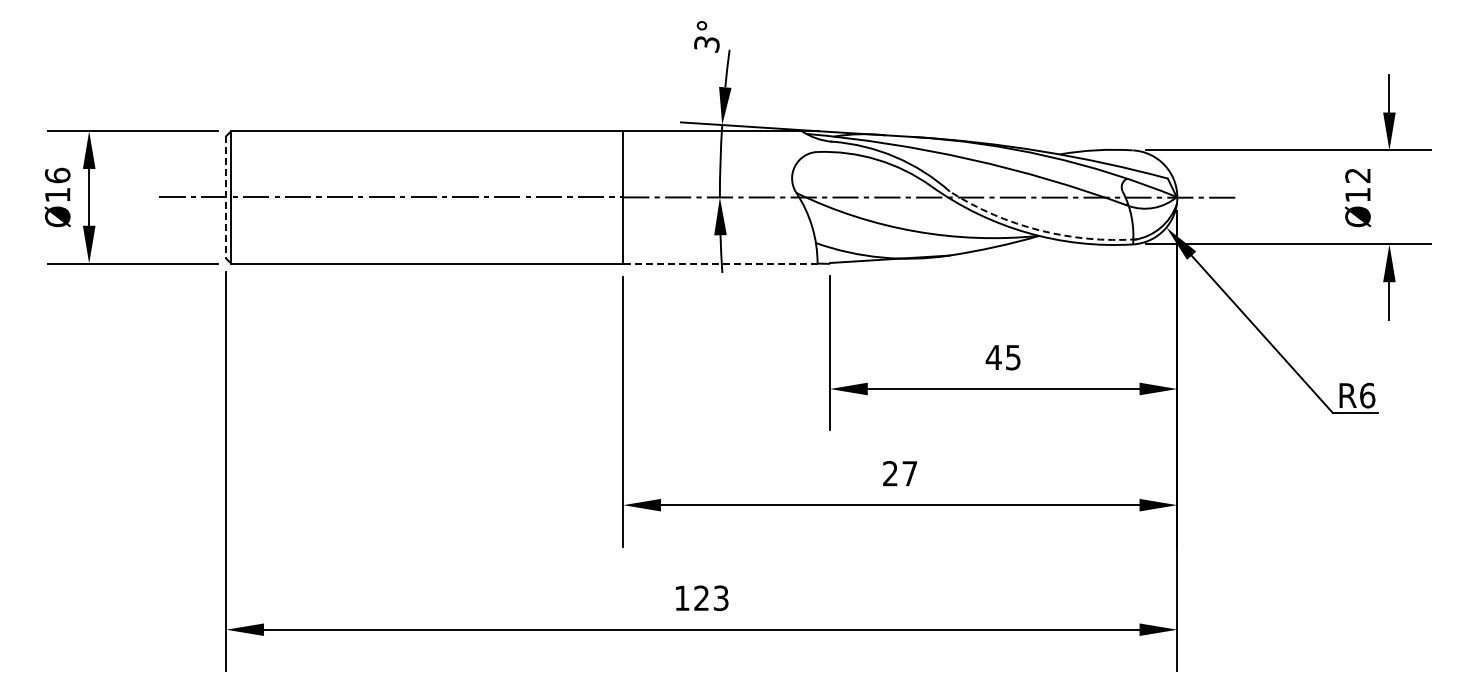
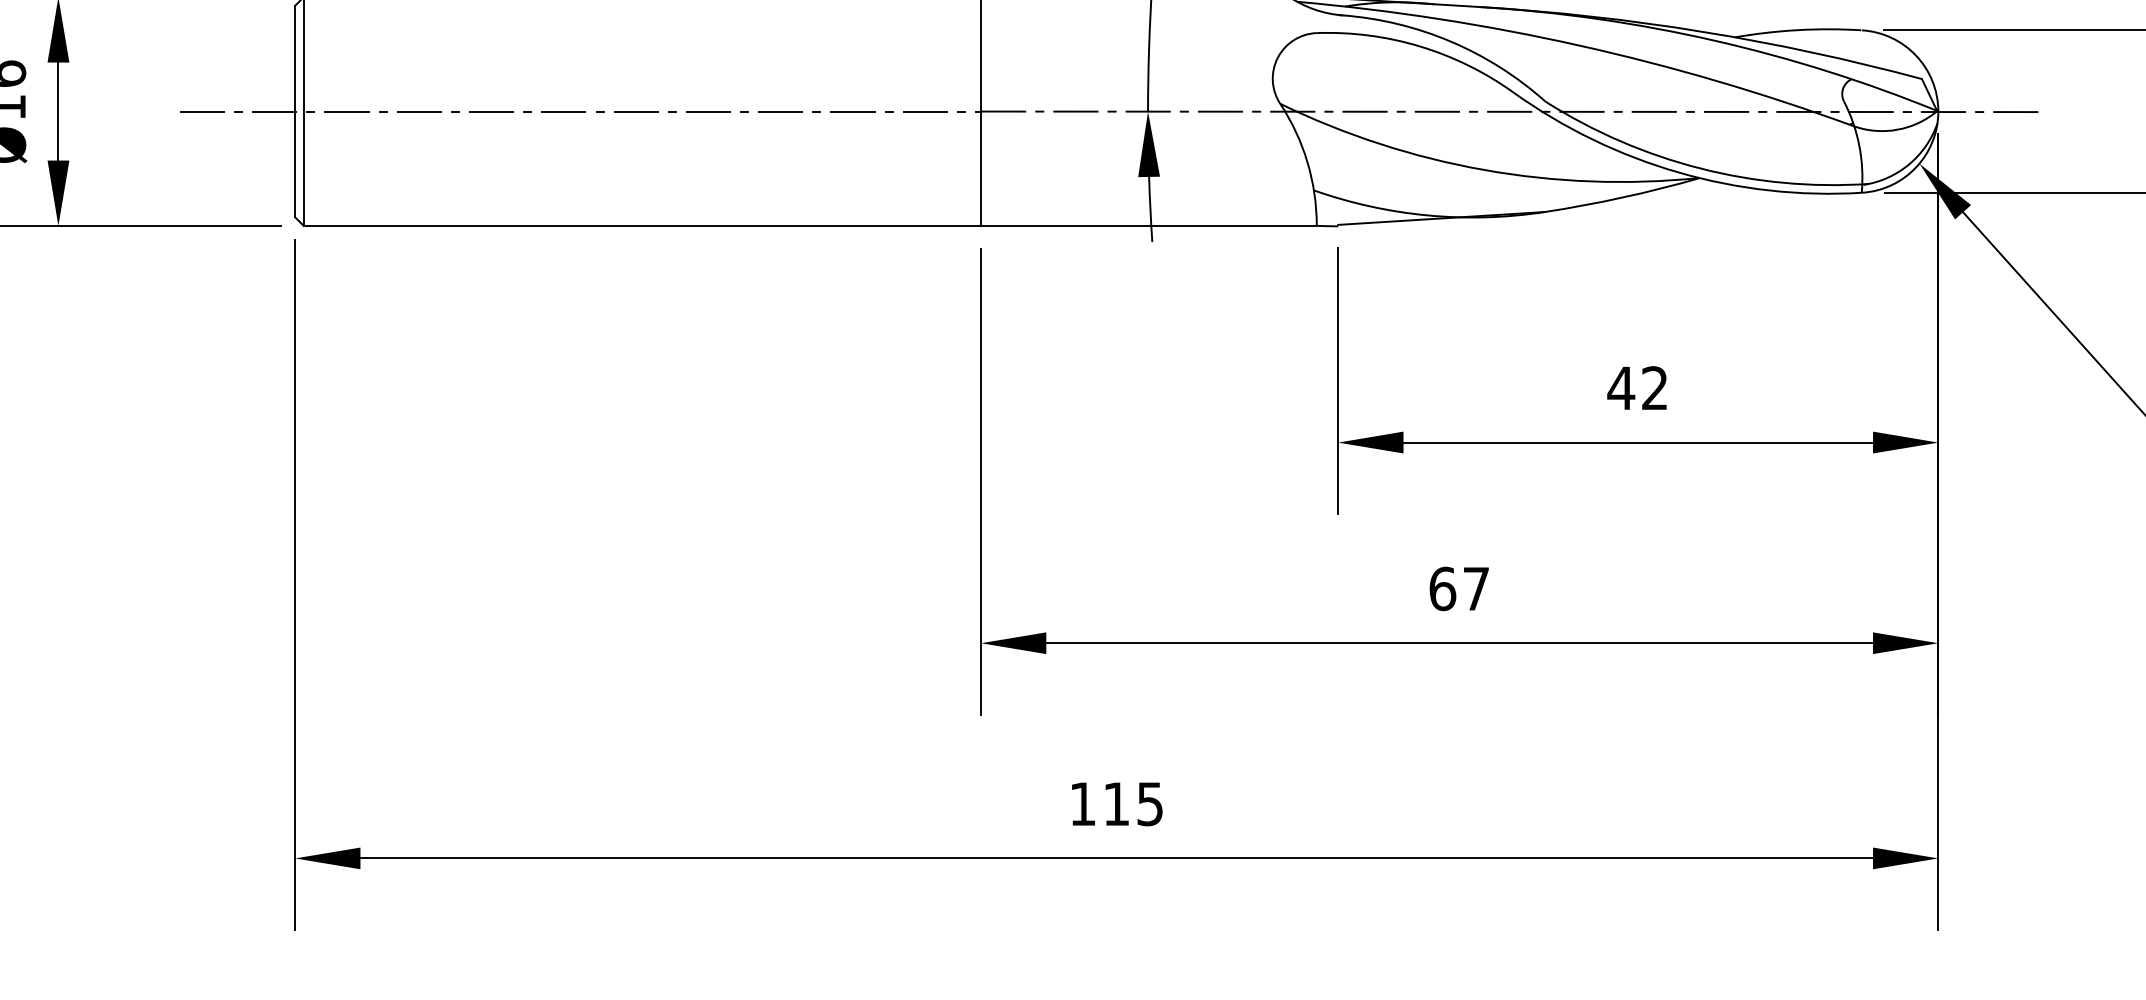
line: (226, 197) -> (295, 111), dashed -> solid
arc: (1039, 230) -> (1700, 168), dashed -> solid
line: (719, 263) -> (1147, 225), dashed -> solid
text: (1013, 357) -> (1655, 388), 45 -> 42
text: (890, 473) -> (1442, 588), 27 -> 67
text: (711, 597) -> (1133, 802), 123 -> 115

